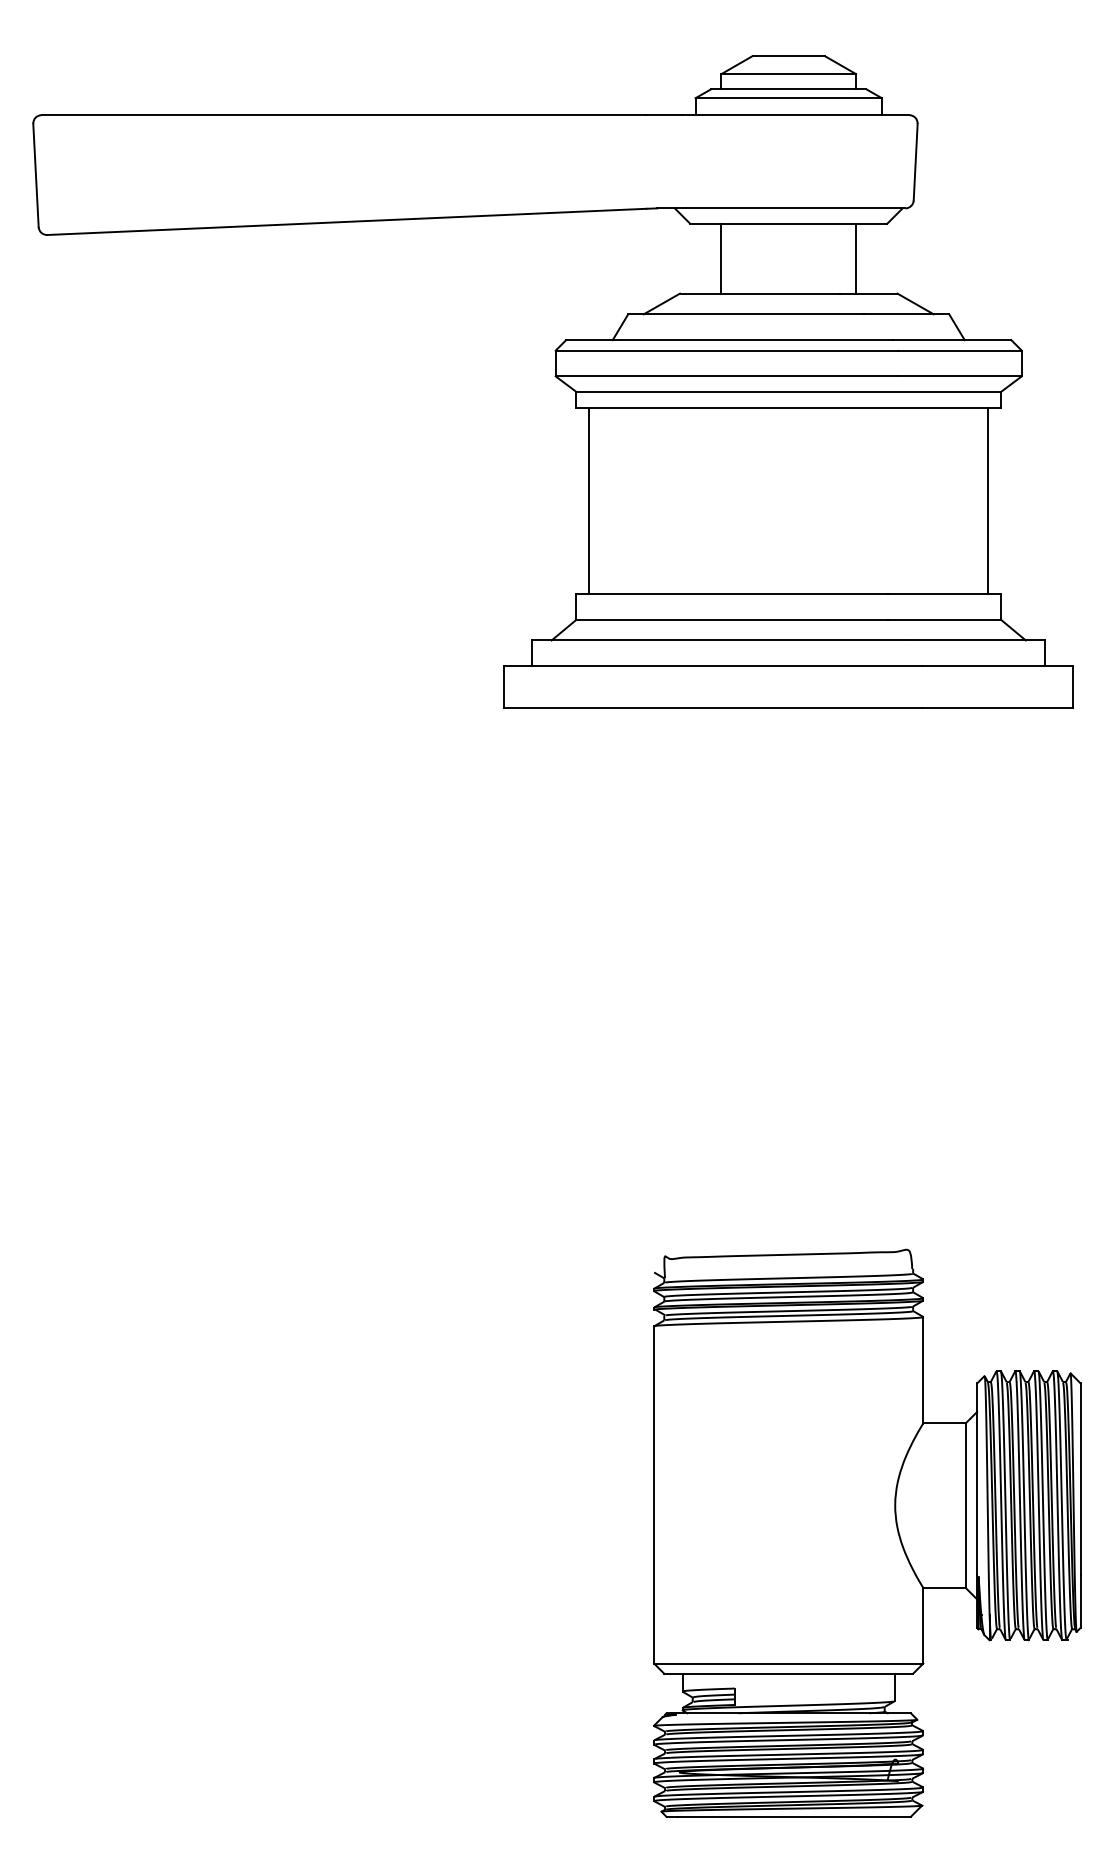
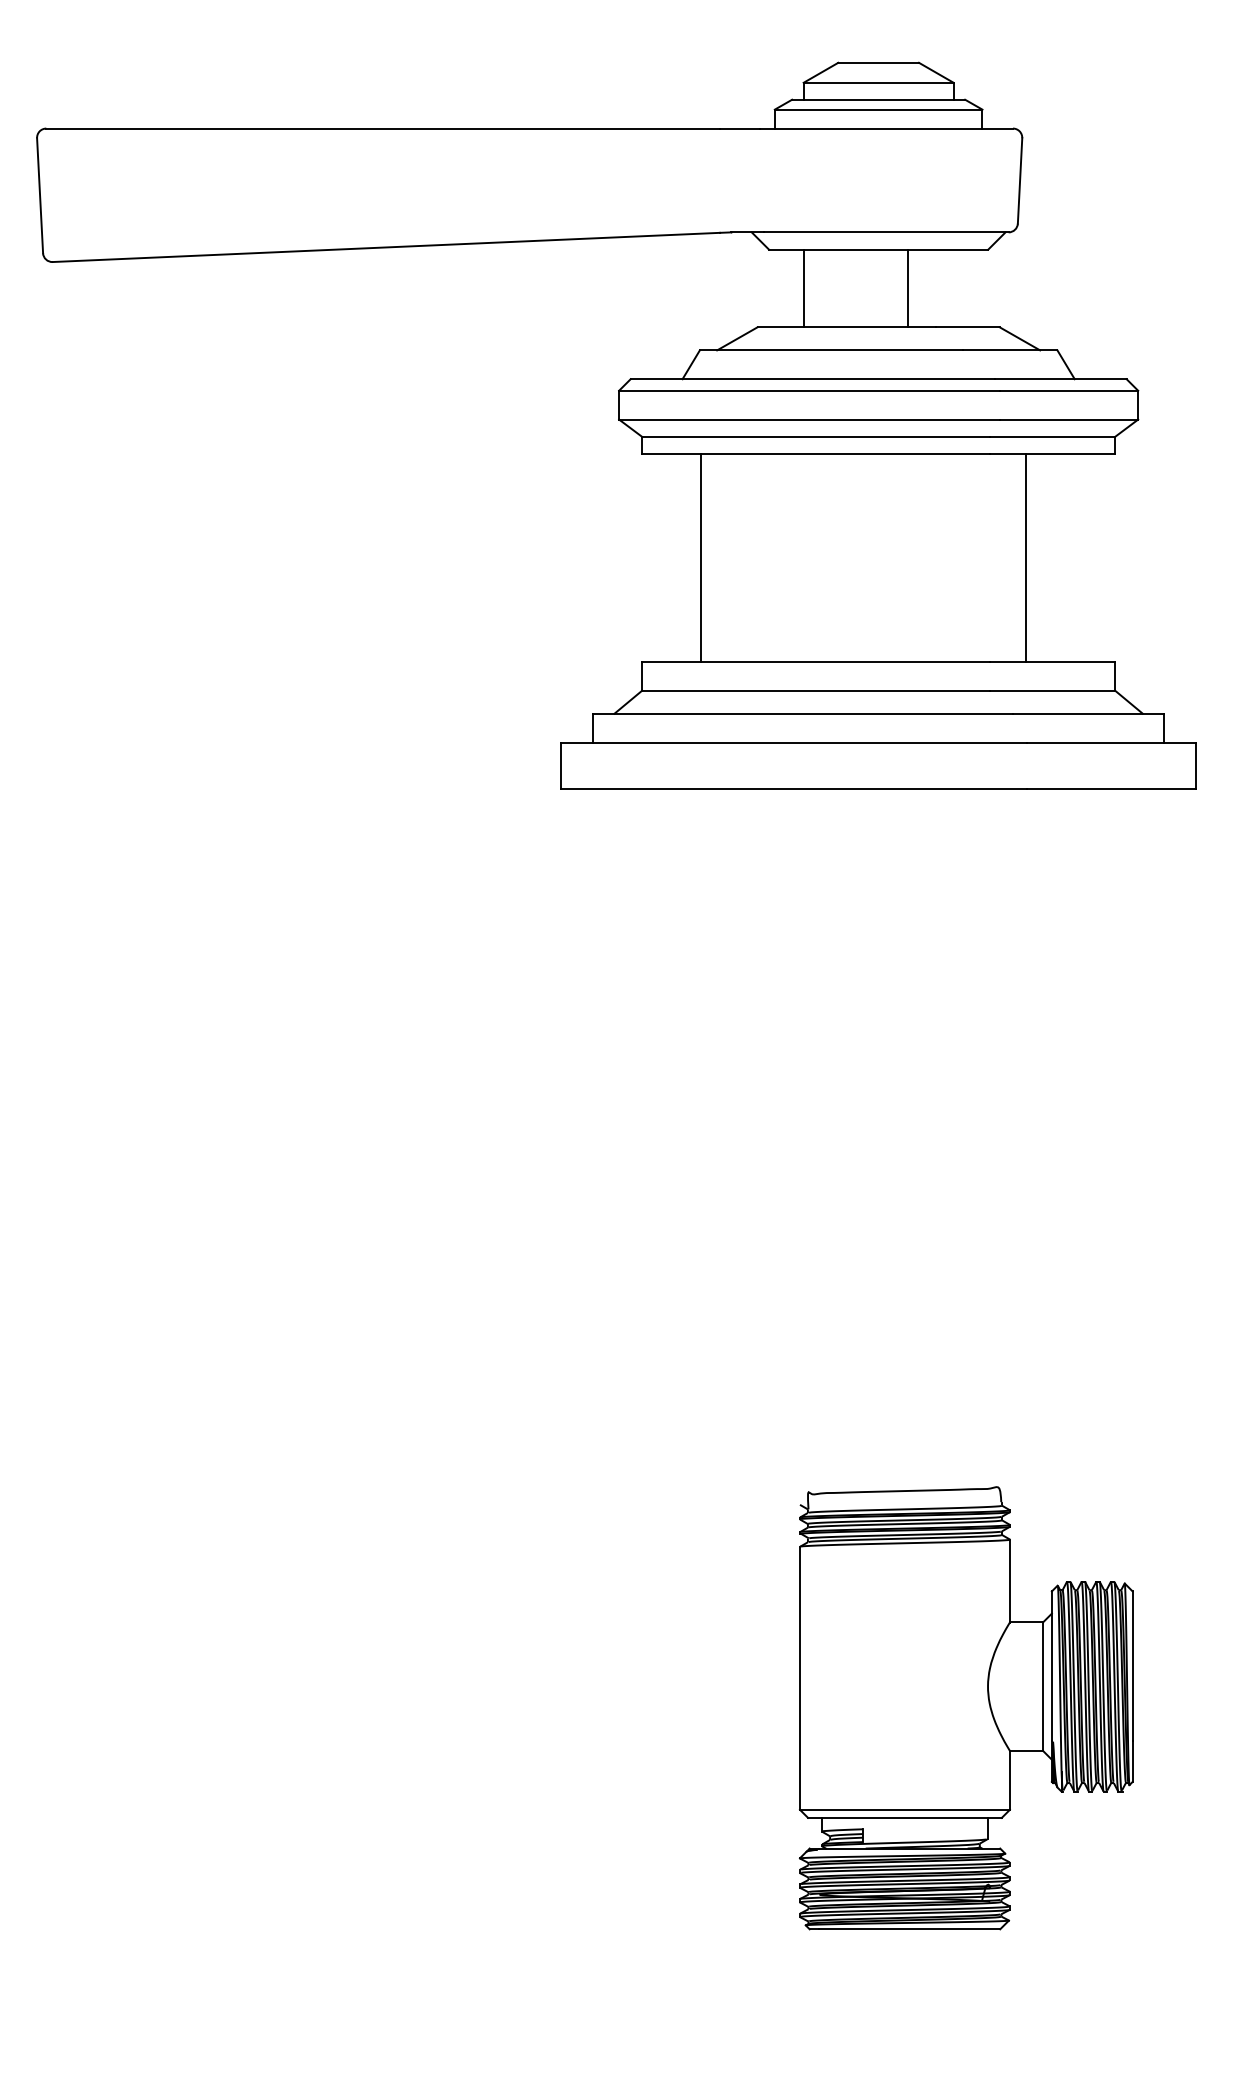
line: (856, 258) -> (908, 288), moved
line: (589, 500) -> (701, 557), moved
line: (988, 500) -> (1026, 557), moved
part: (867, 1532) -> (966, 1707), size x0.7

